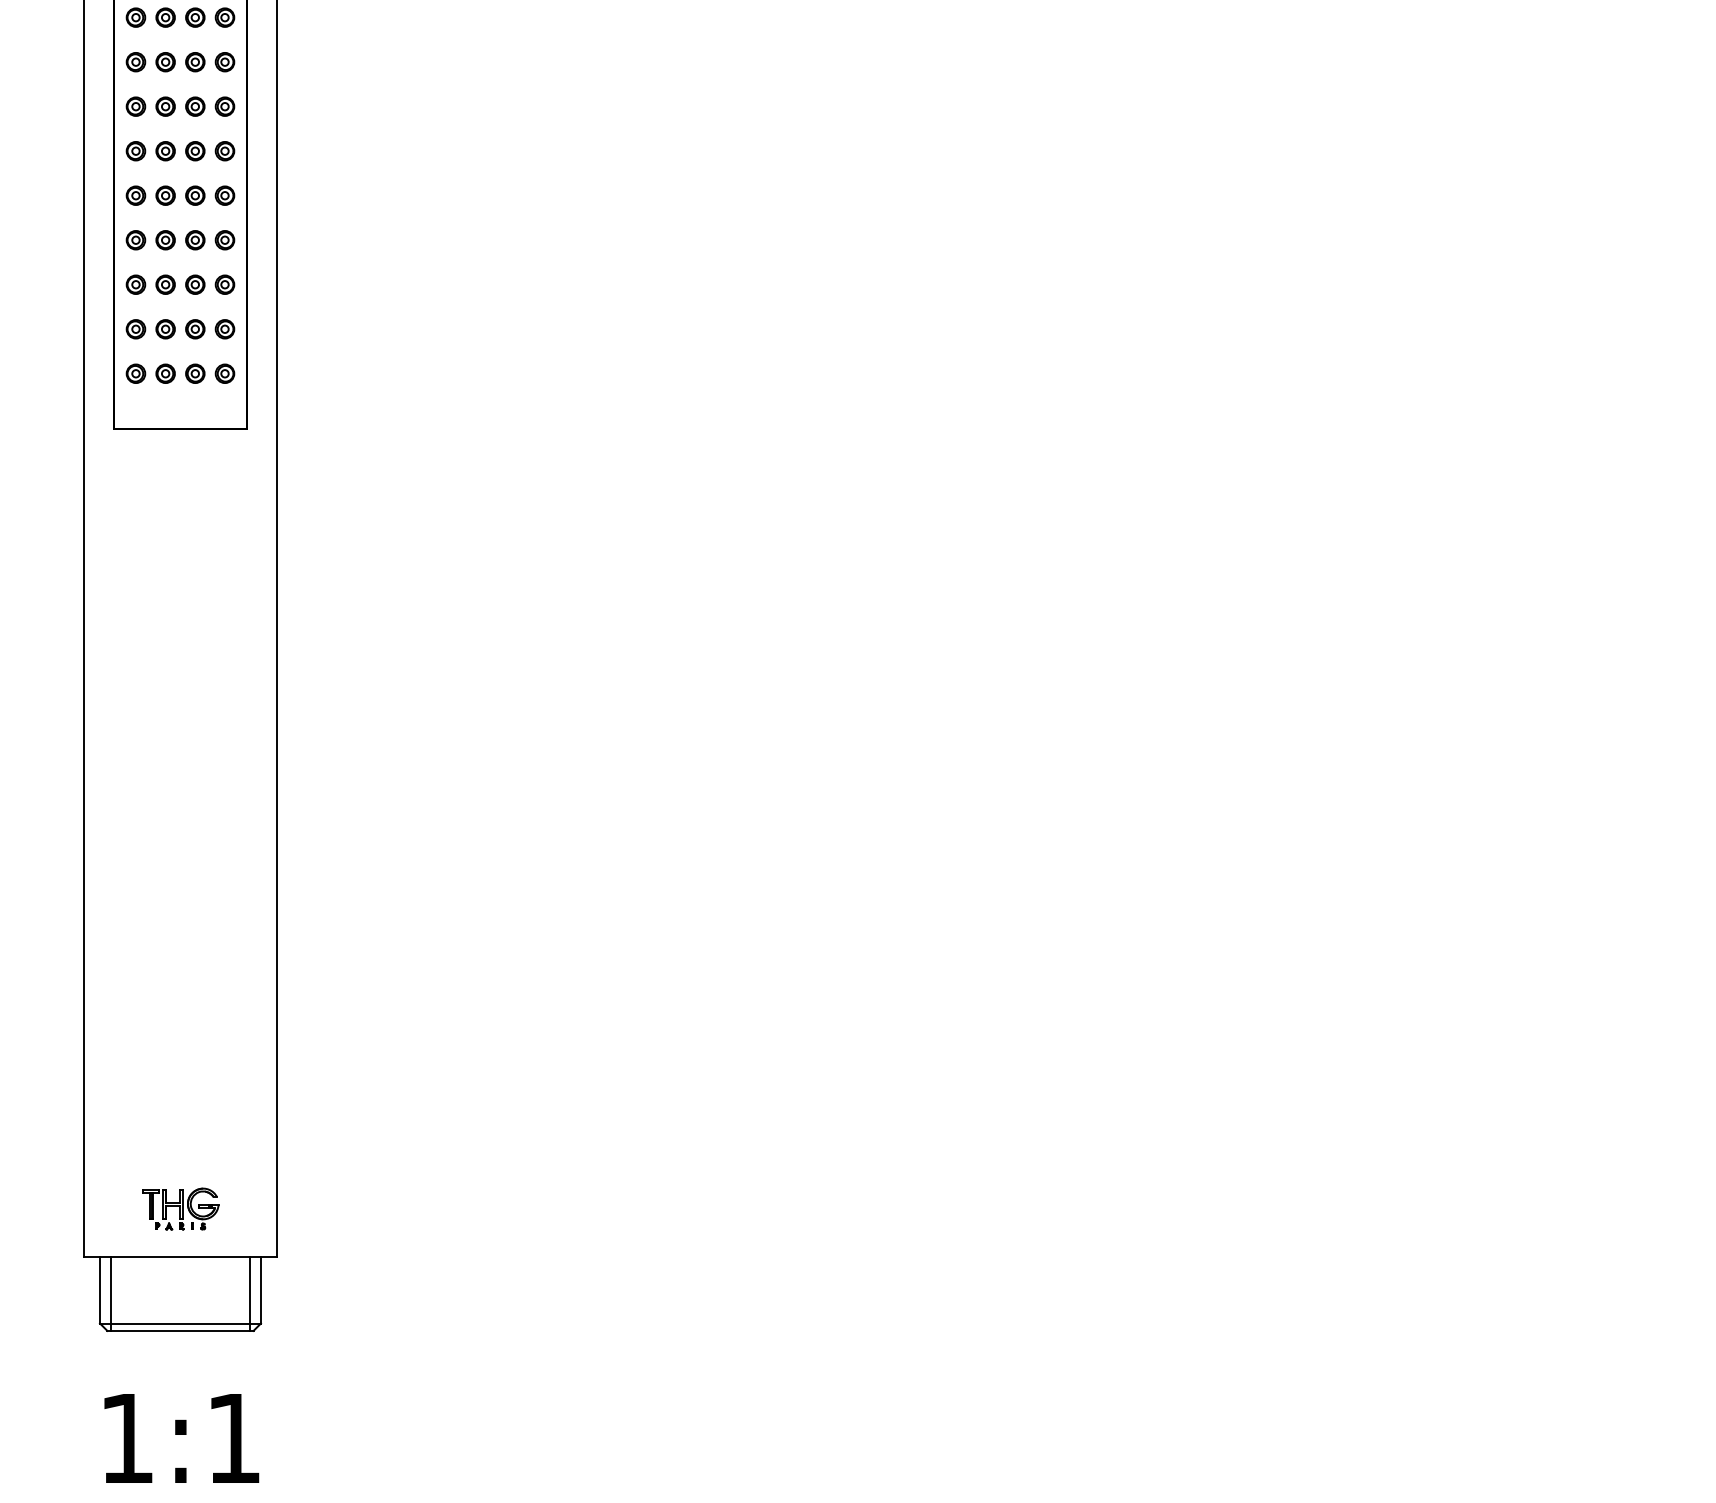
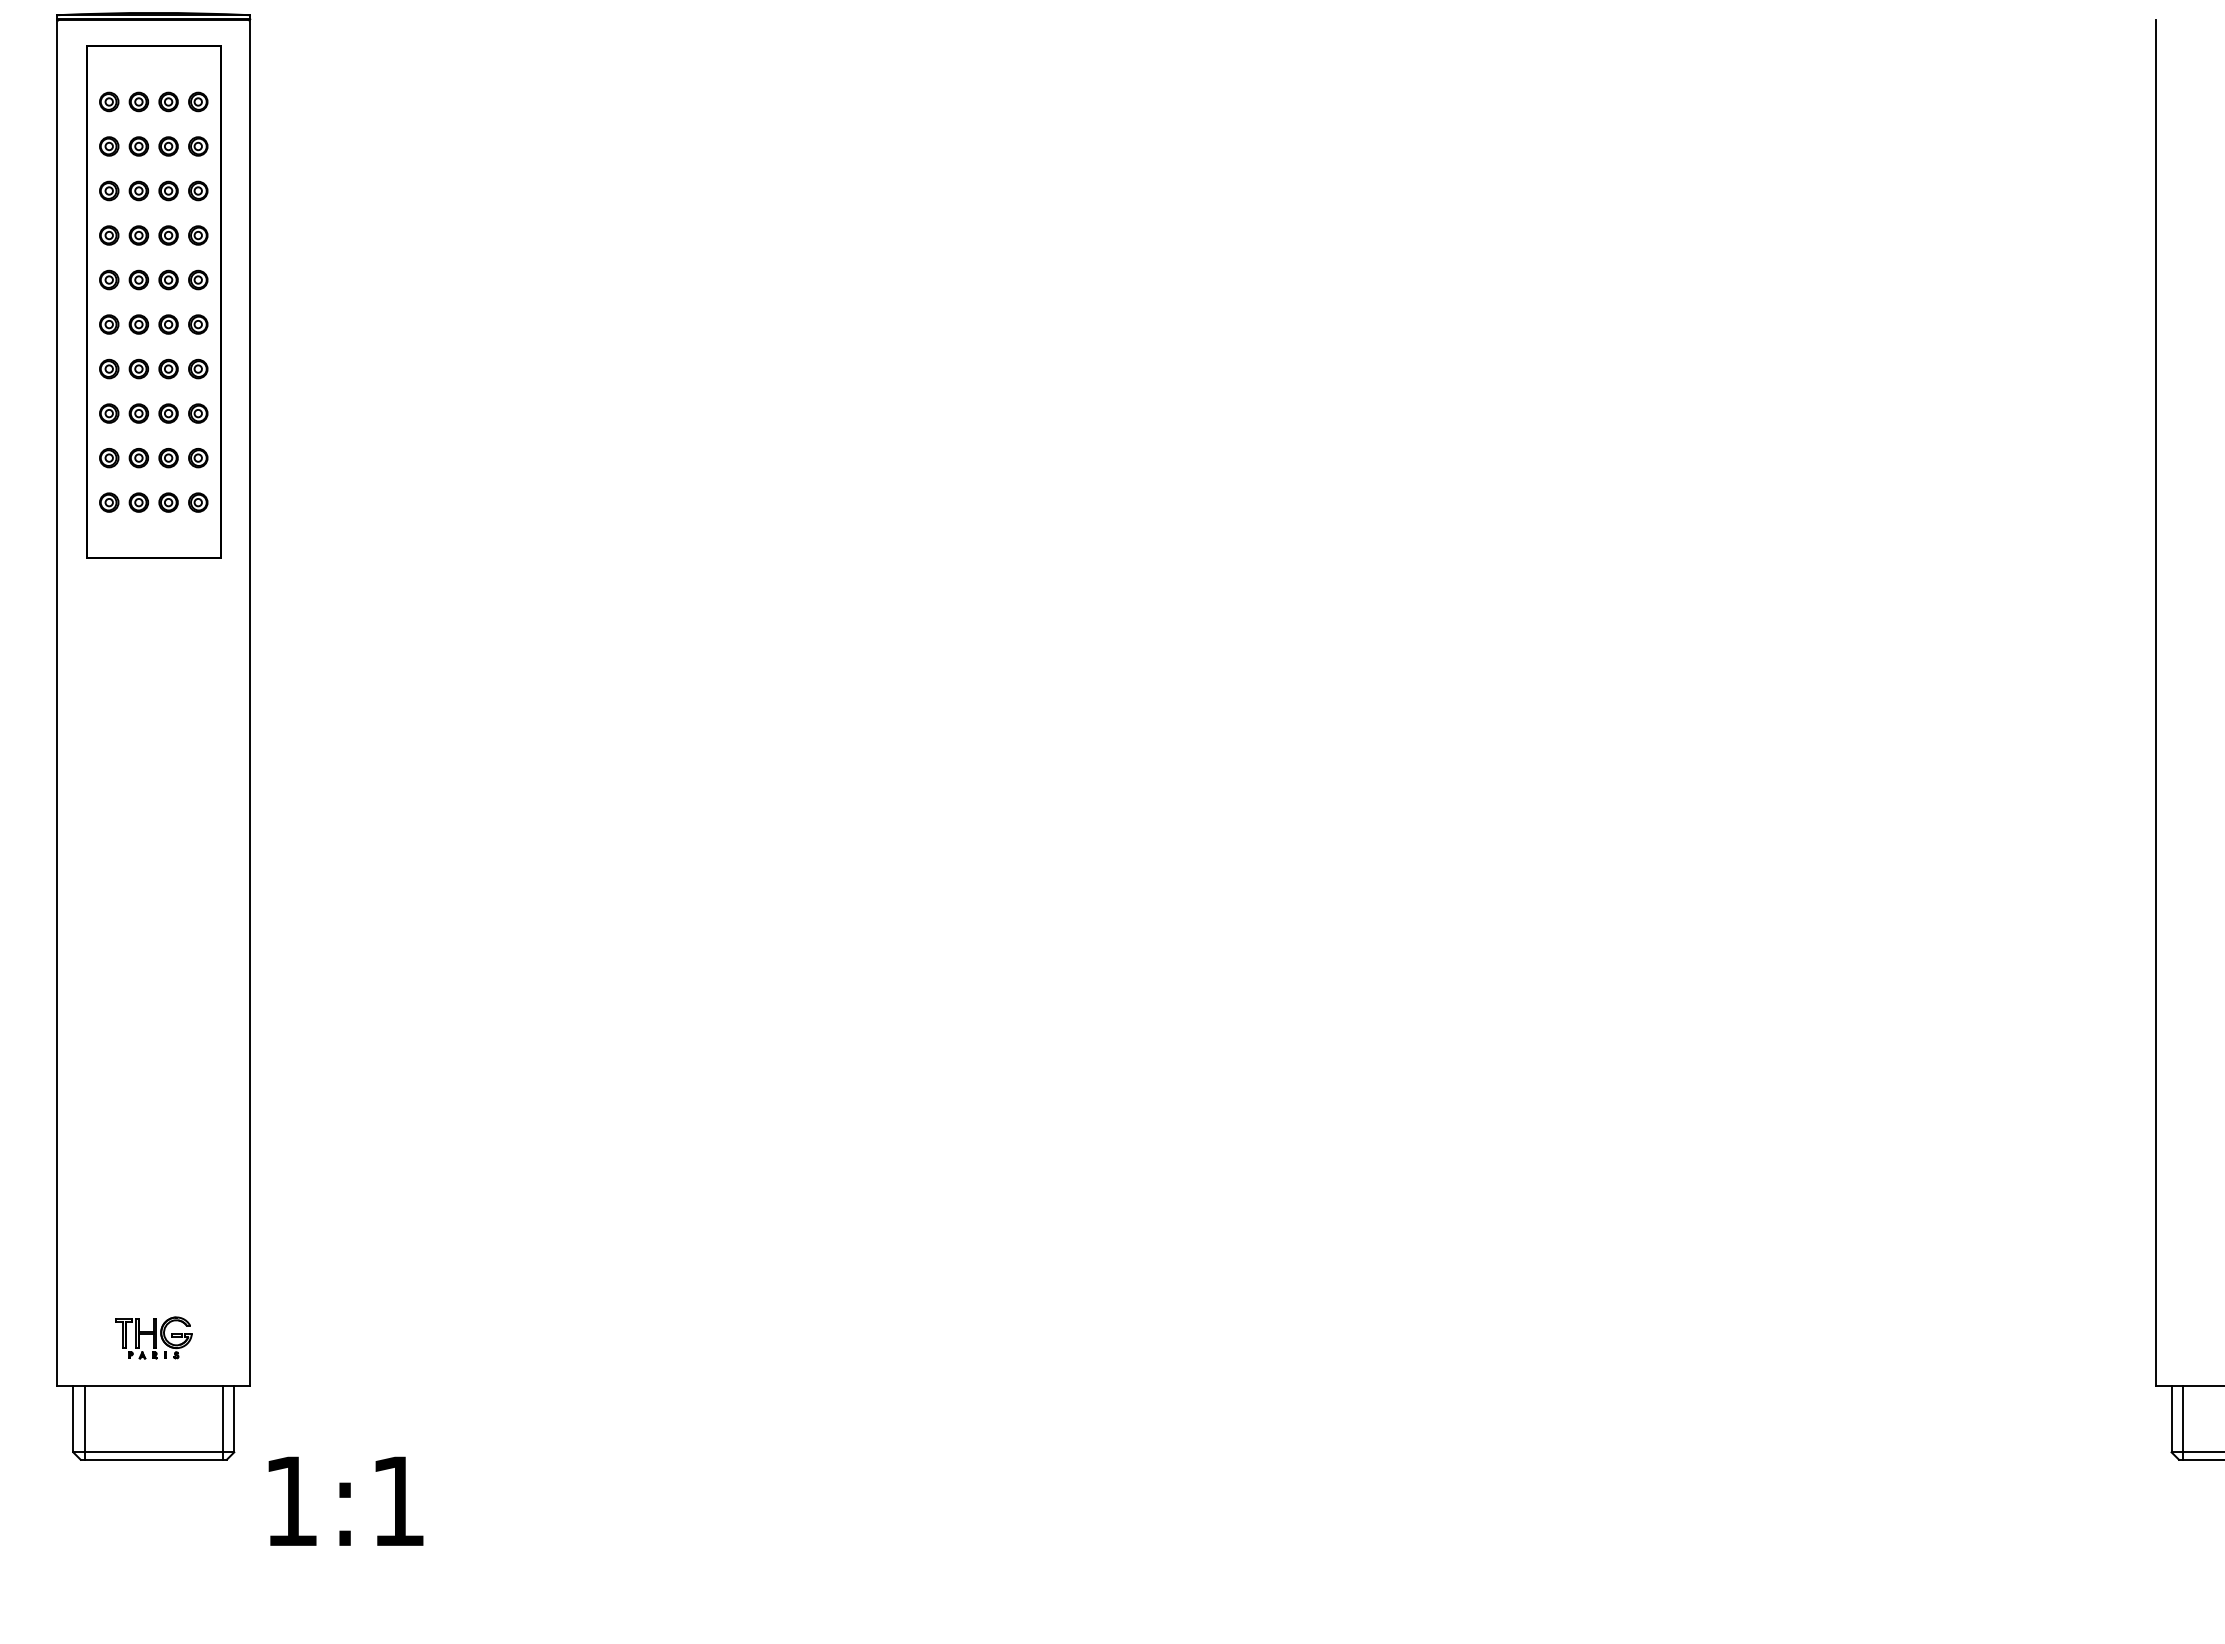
text: (181, 1437) -> (345, 1500), moved

